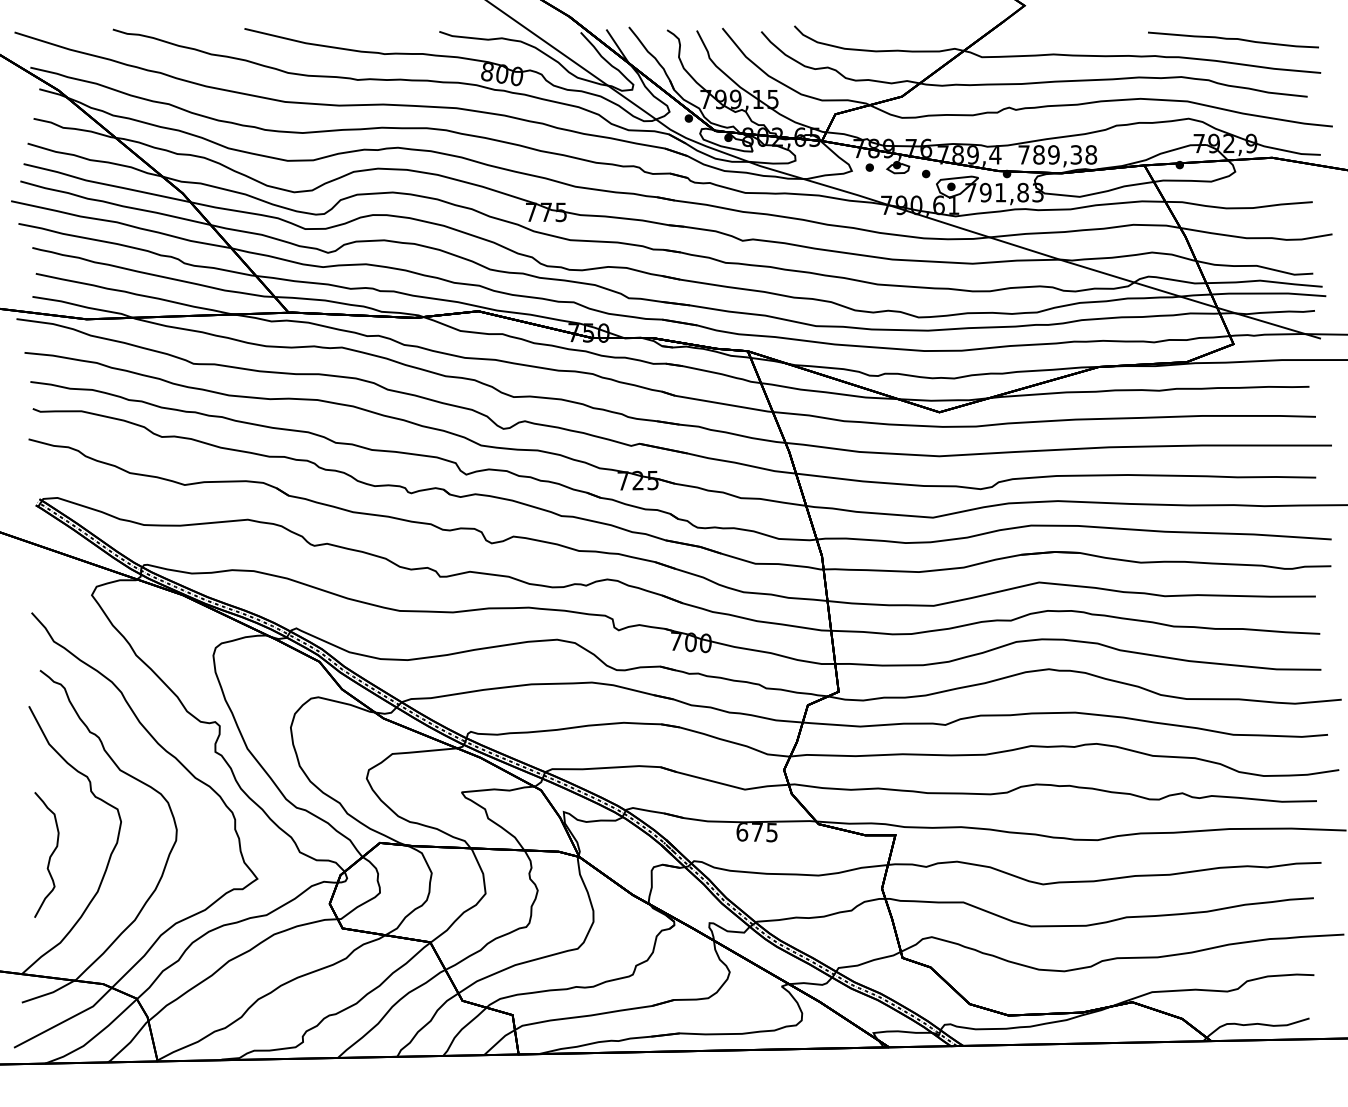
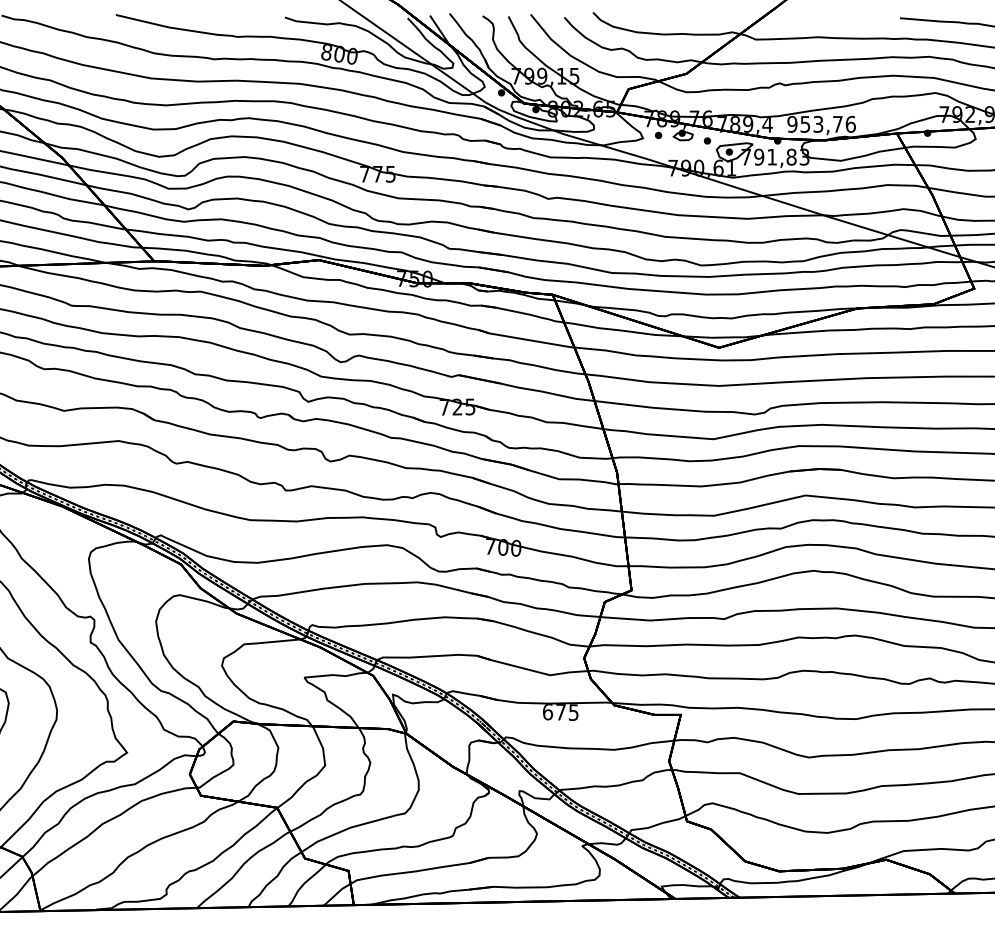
text: (1057, 154) -> (821, 124), 789,38 -> 953,76

